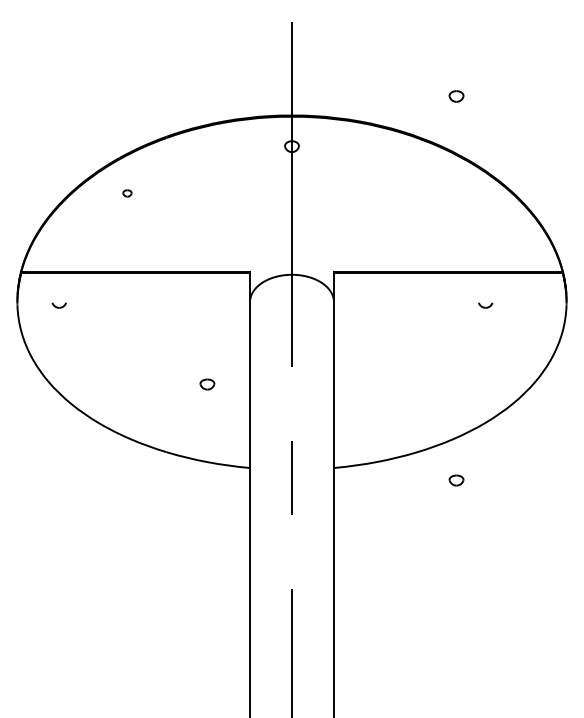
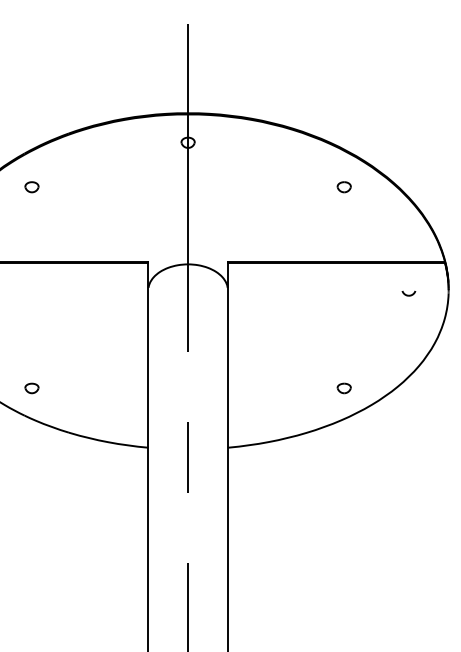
part: (456, 96) -> (344, 187), moved
part: (127, 193) -> (32, 187), size x1.67
part: (485, 305) -> (408, 293), moved
part: (207, 384) -> (32, 388), moved
part: (456, 480) -> (344, 388), moved

